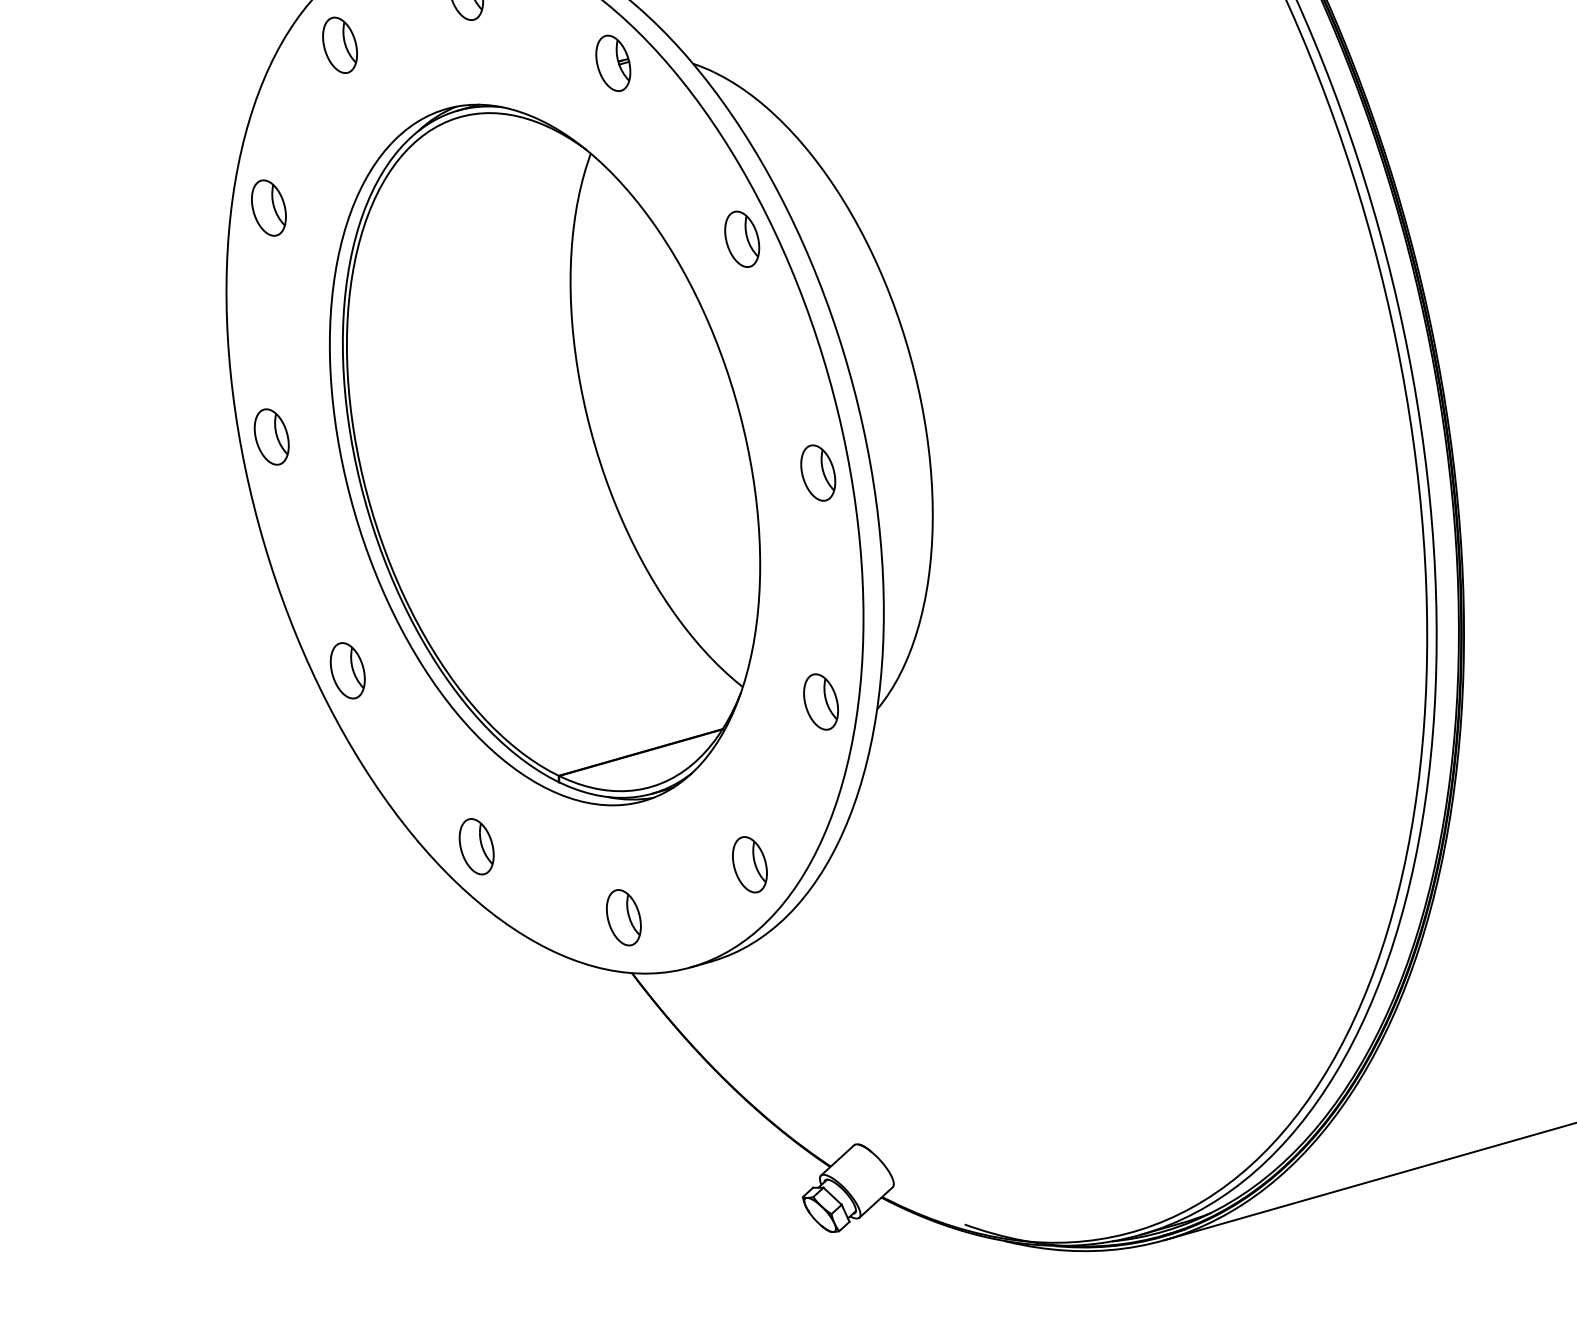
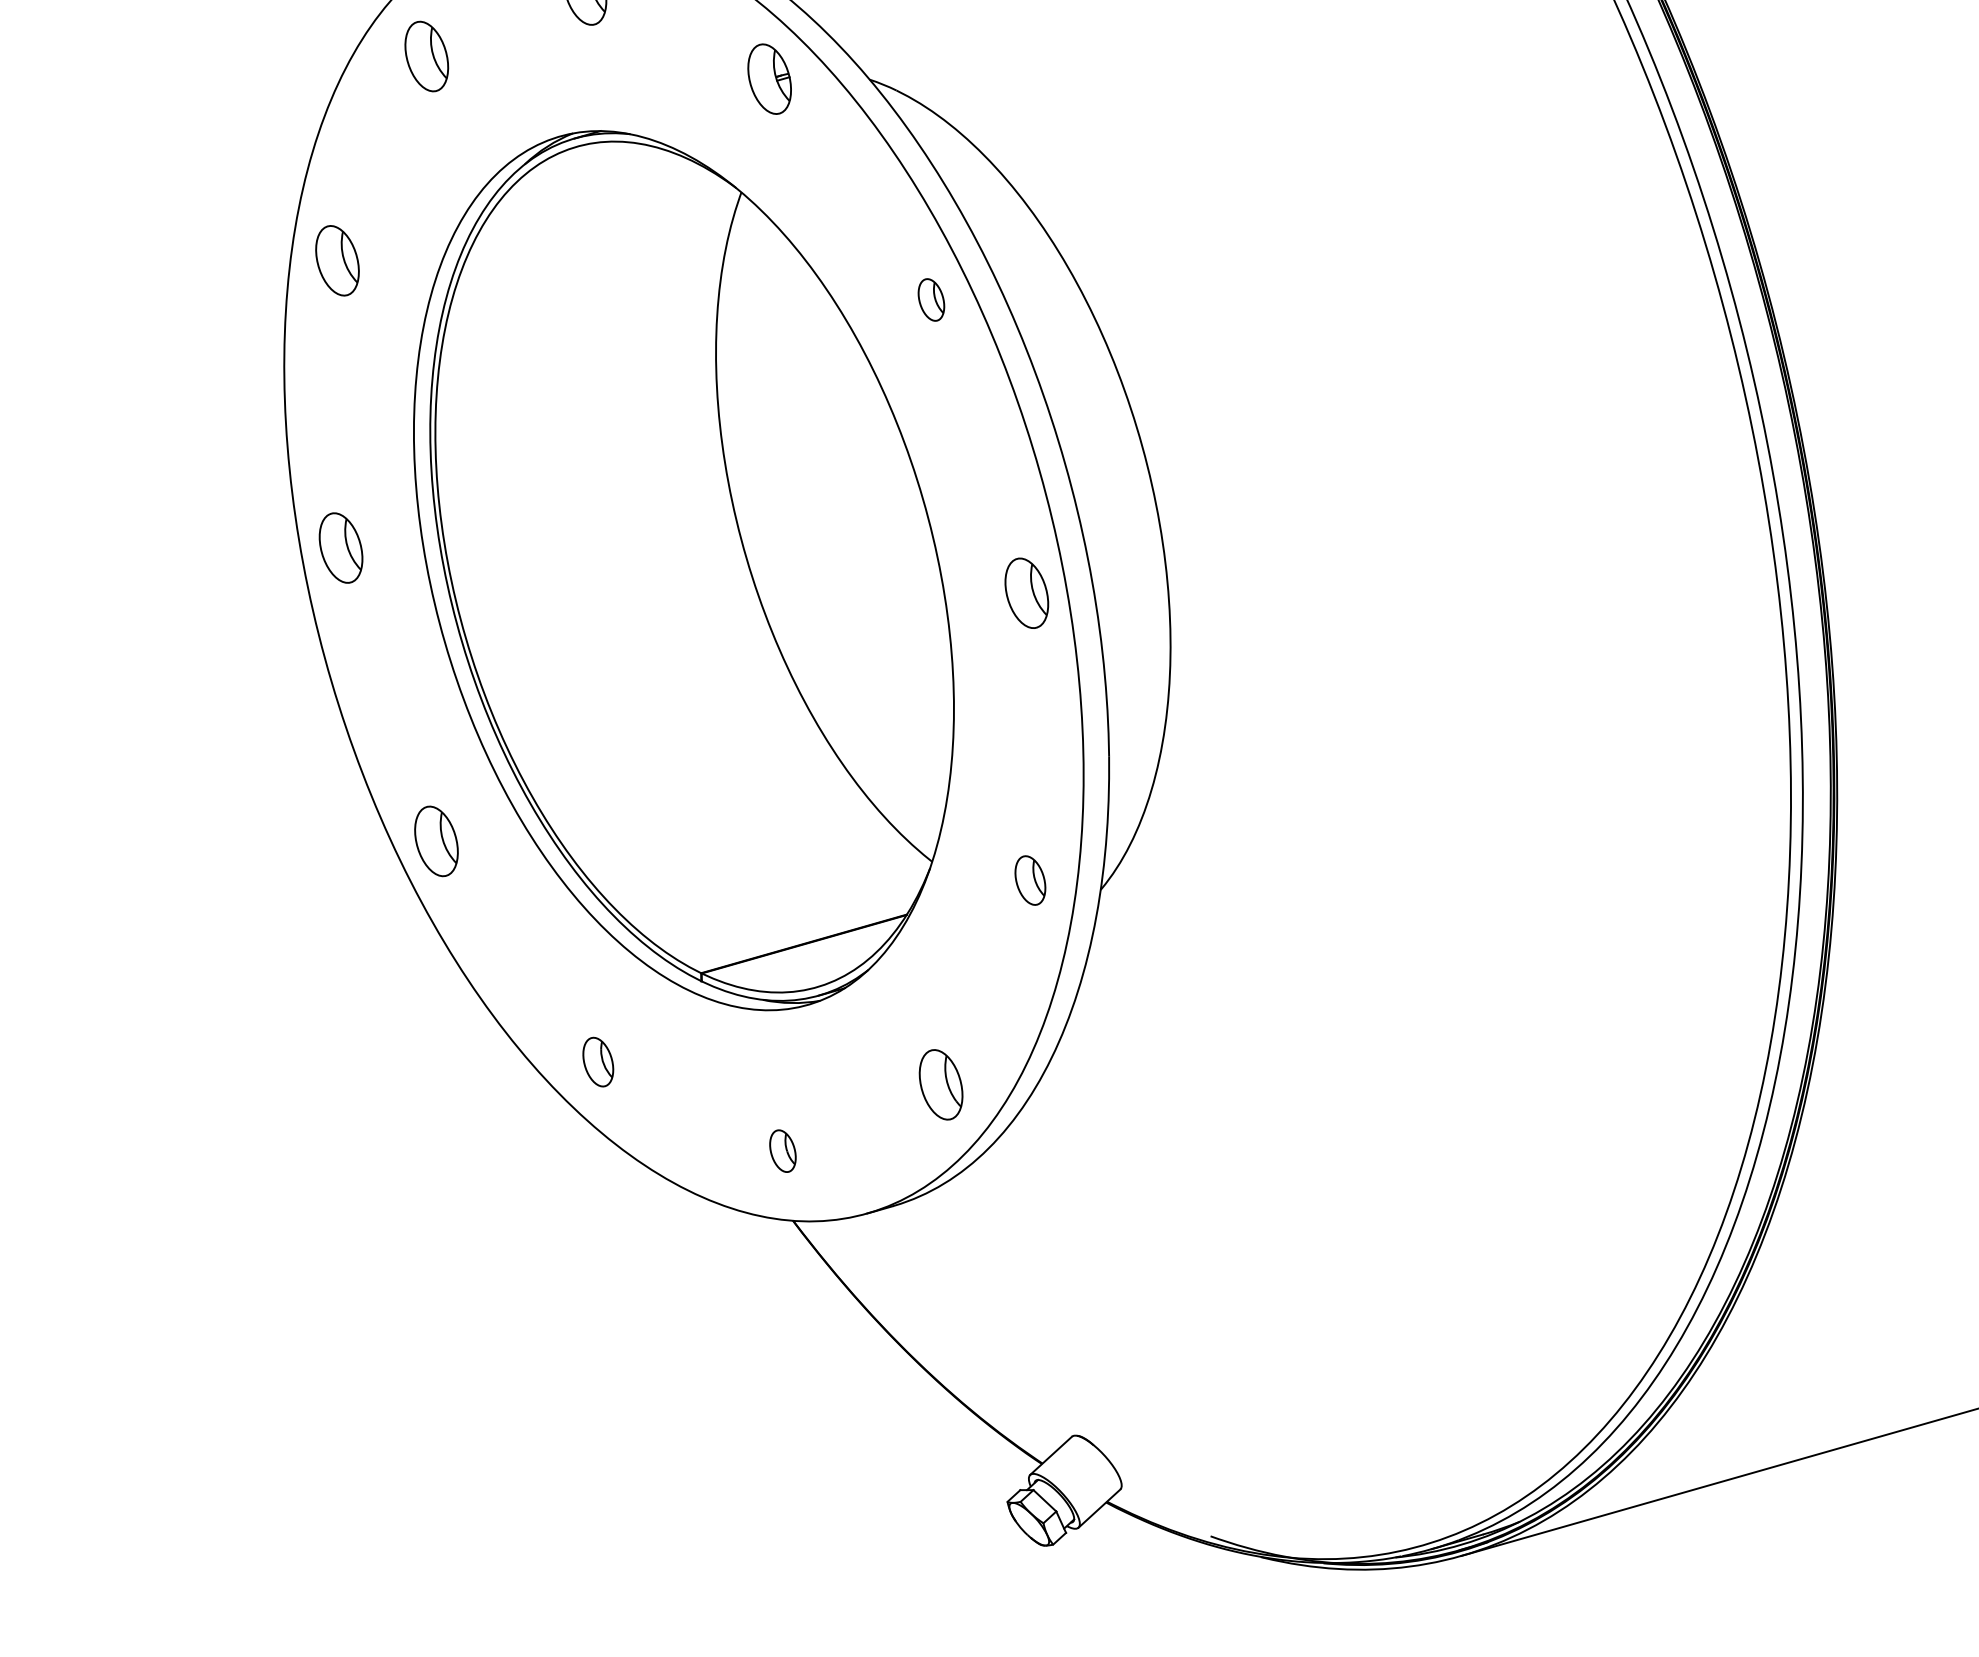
part: (742, 238) -> (931, 299), size x0.6
part: (821, 701) -> (1030, 880), size x0.7
part: (476, 846) -> (598, 1061), size x0.7
part: (623, 917) -> (782, 1150), size x0.6

